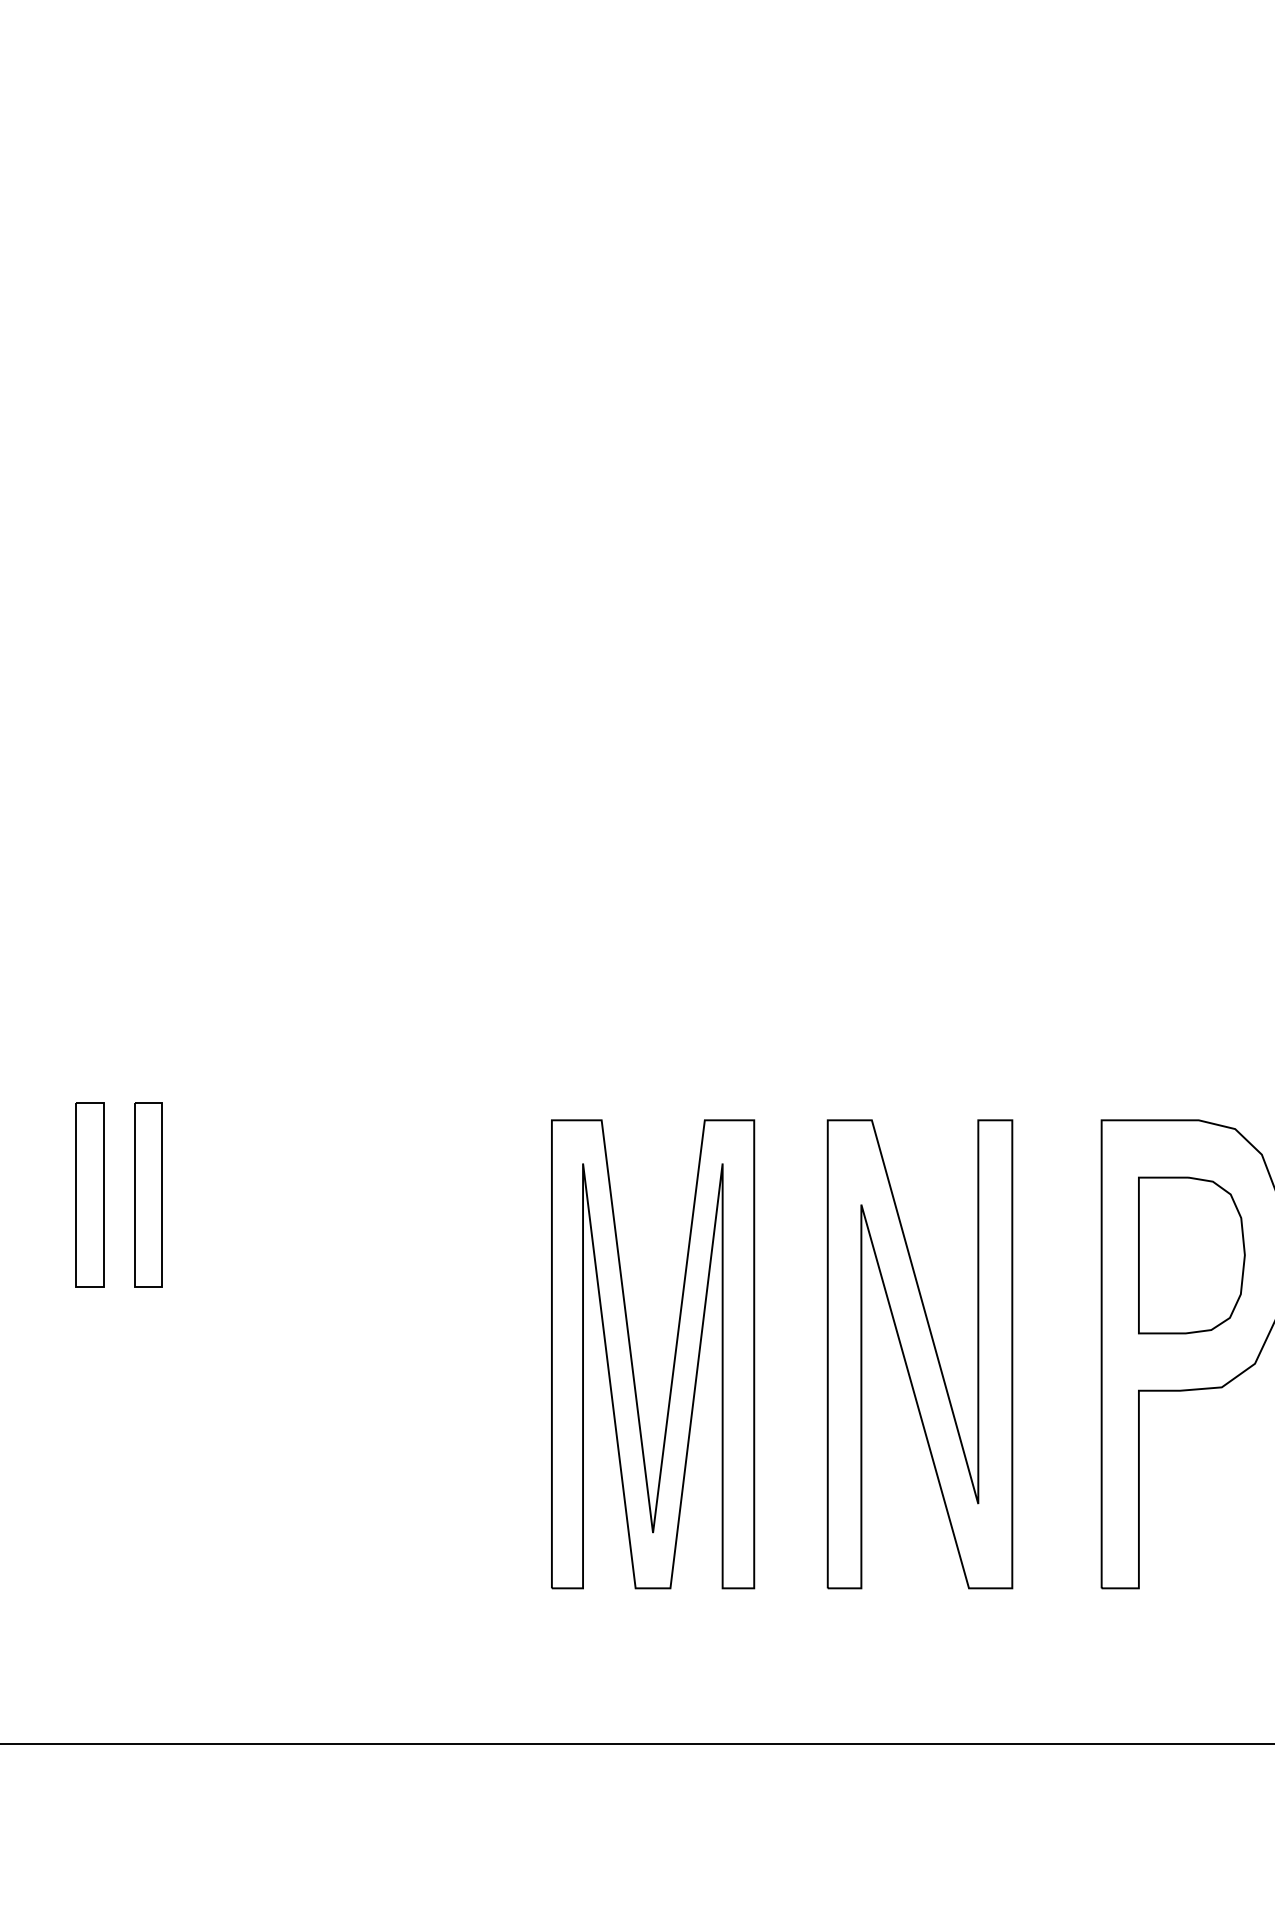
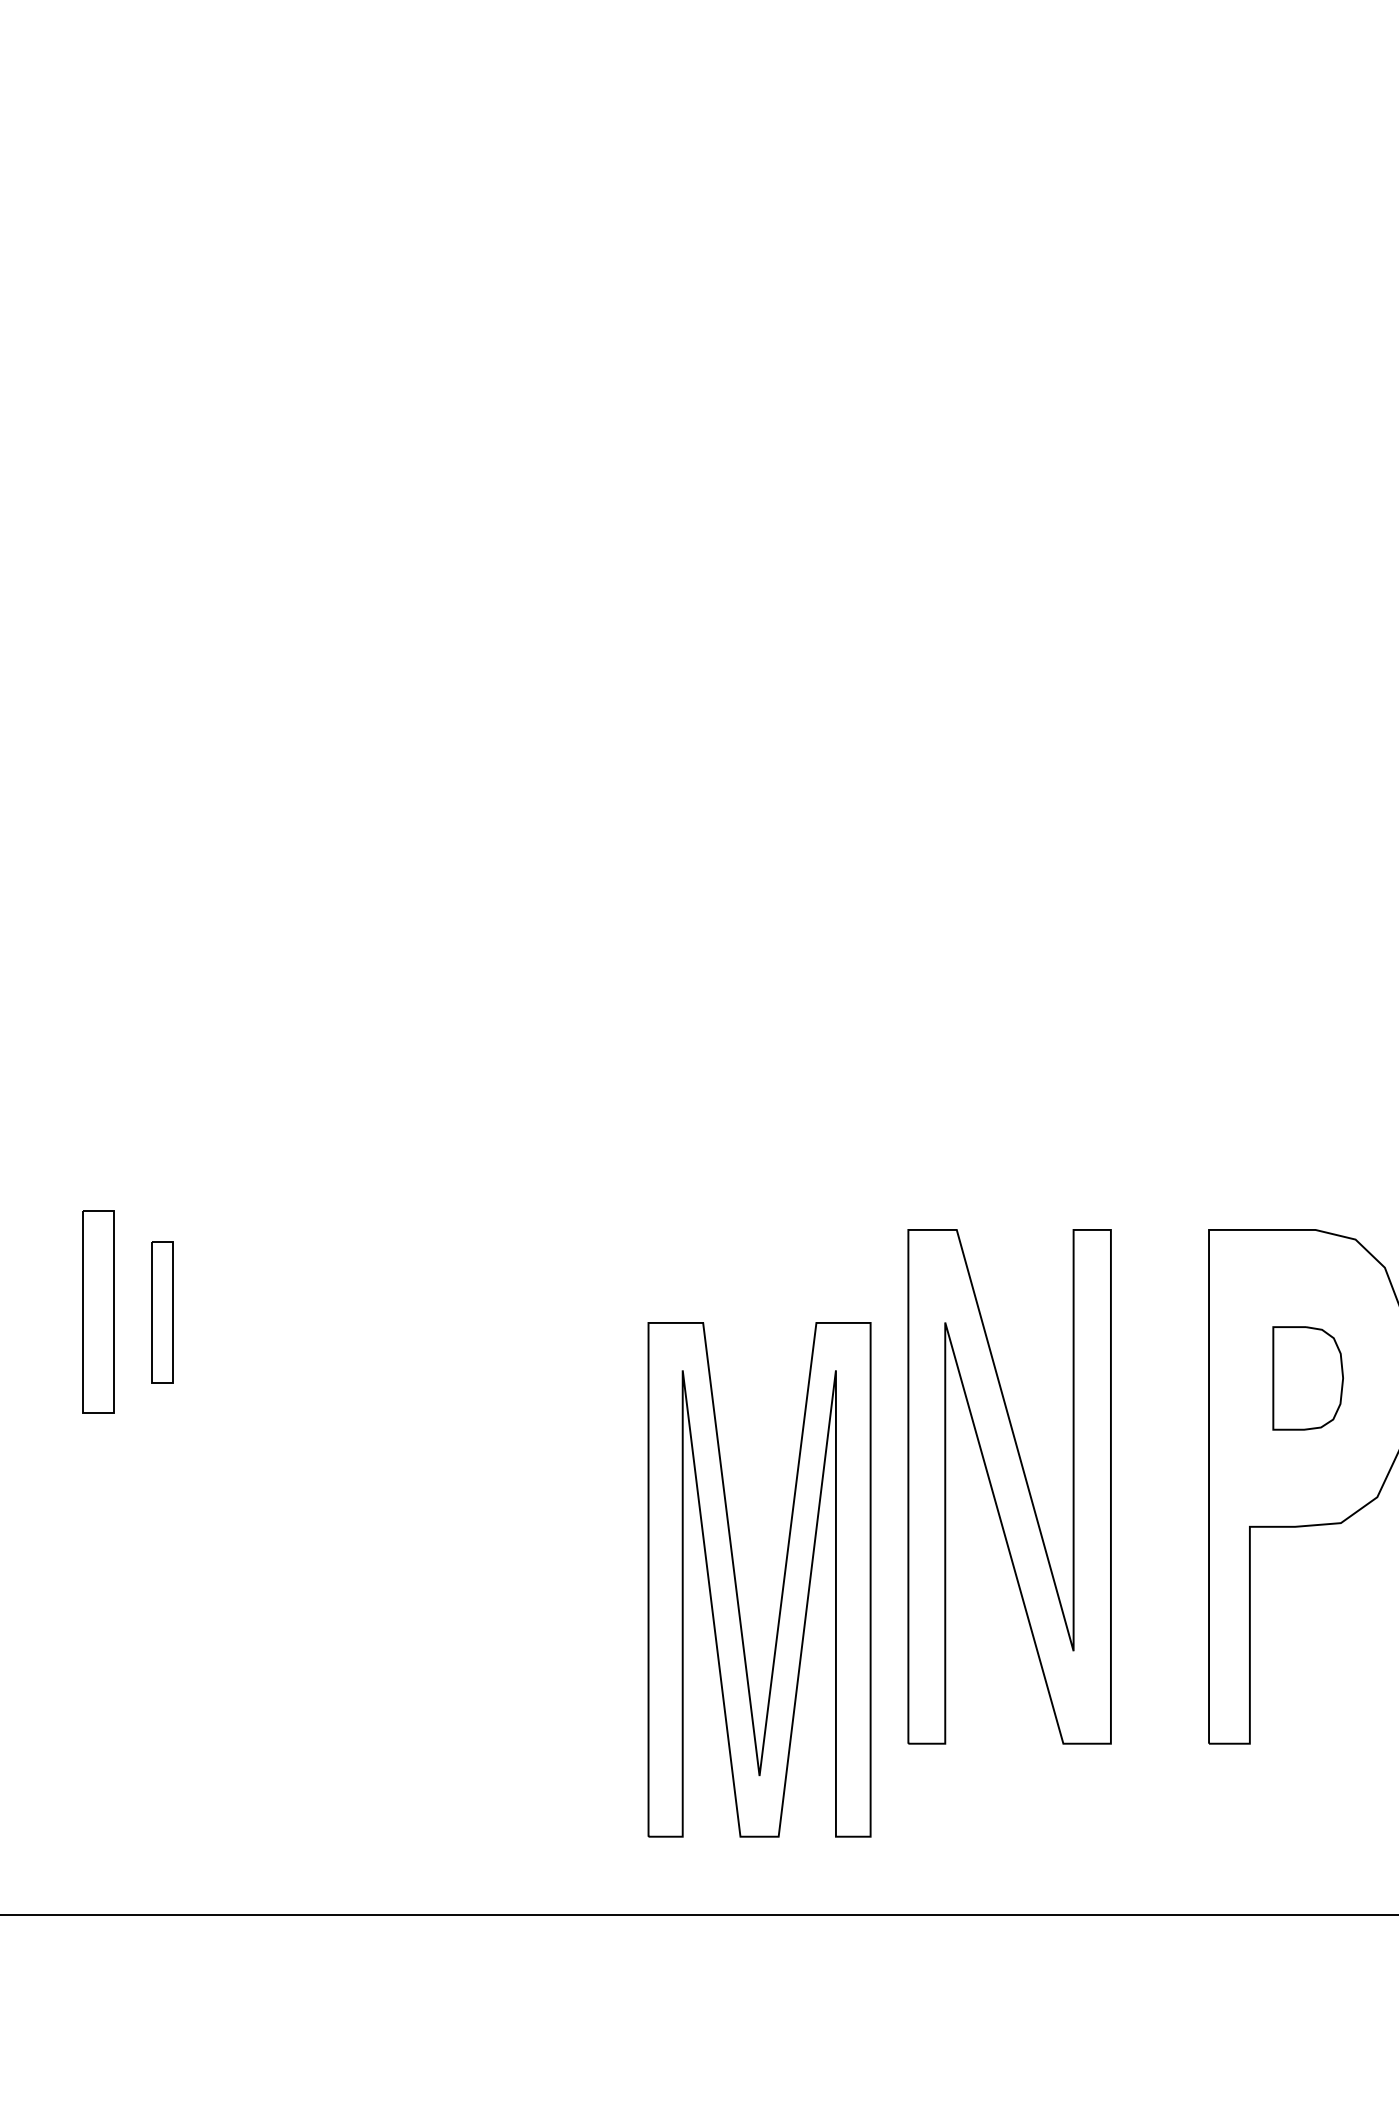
part: (148, 1194) -> (162, 1311), size x0.7
part: (1192, 1255) -> (1308, 1378), size x0.6
part: (632, 1354) -> (736, 1580), moved

